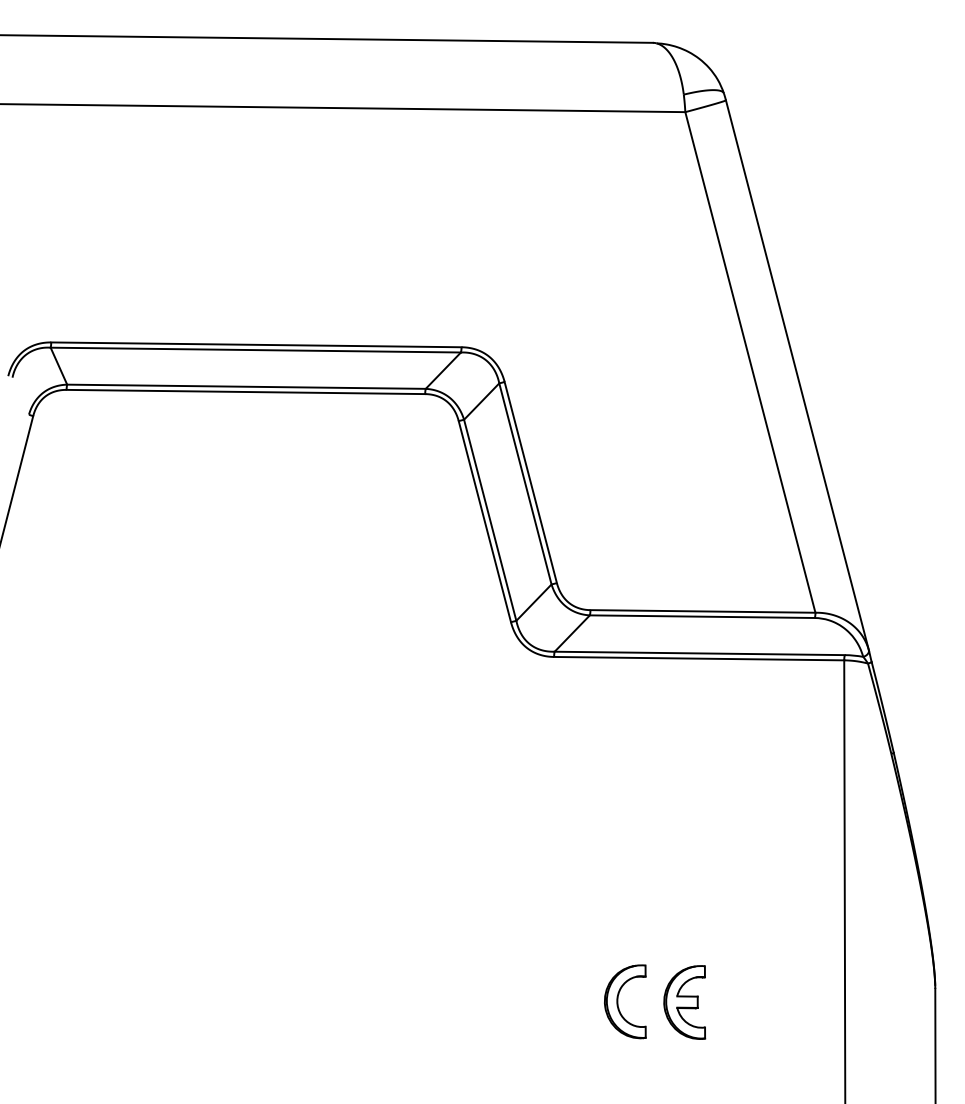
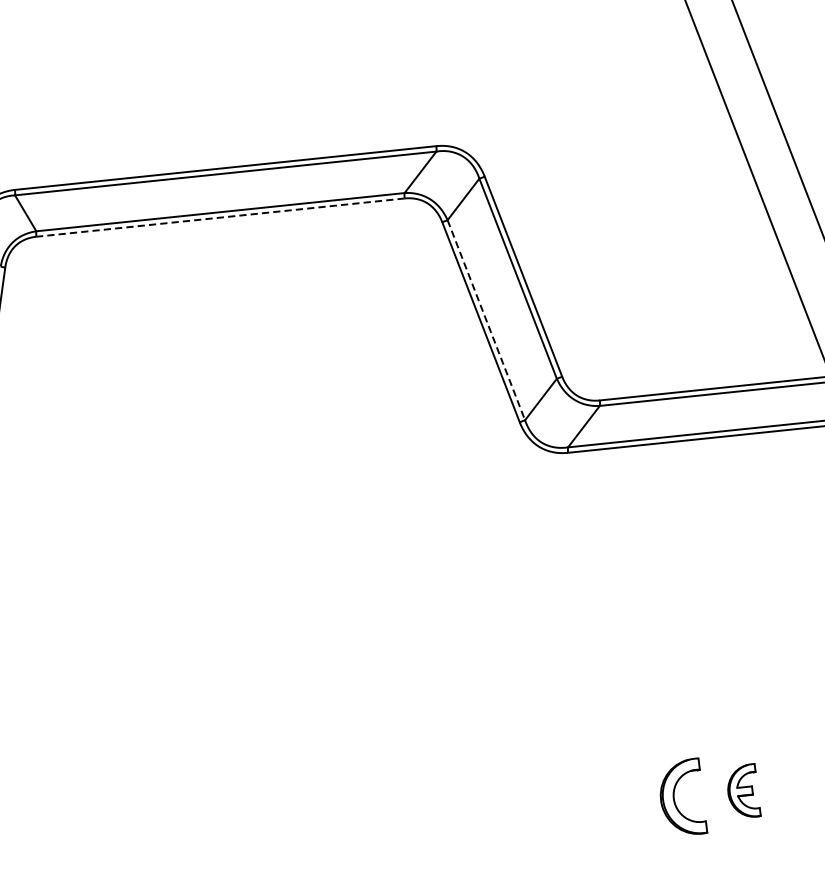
line: (245, 391) -> (220, 217), solid -> dashed
line: (490, 520) -> (486, 320), solid -> dashed
part: (684, 1002) -> (742, 791), size x0.7

